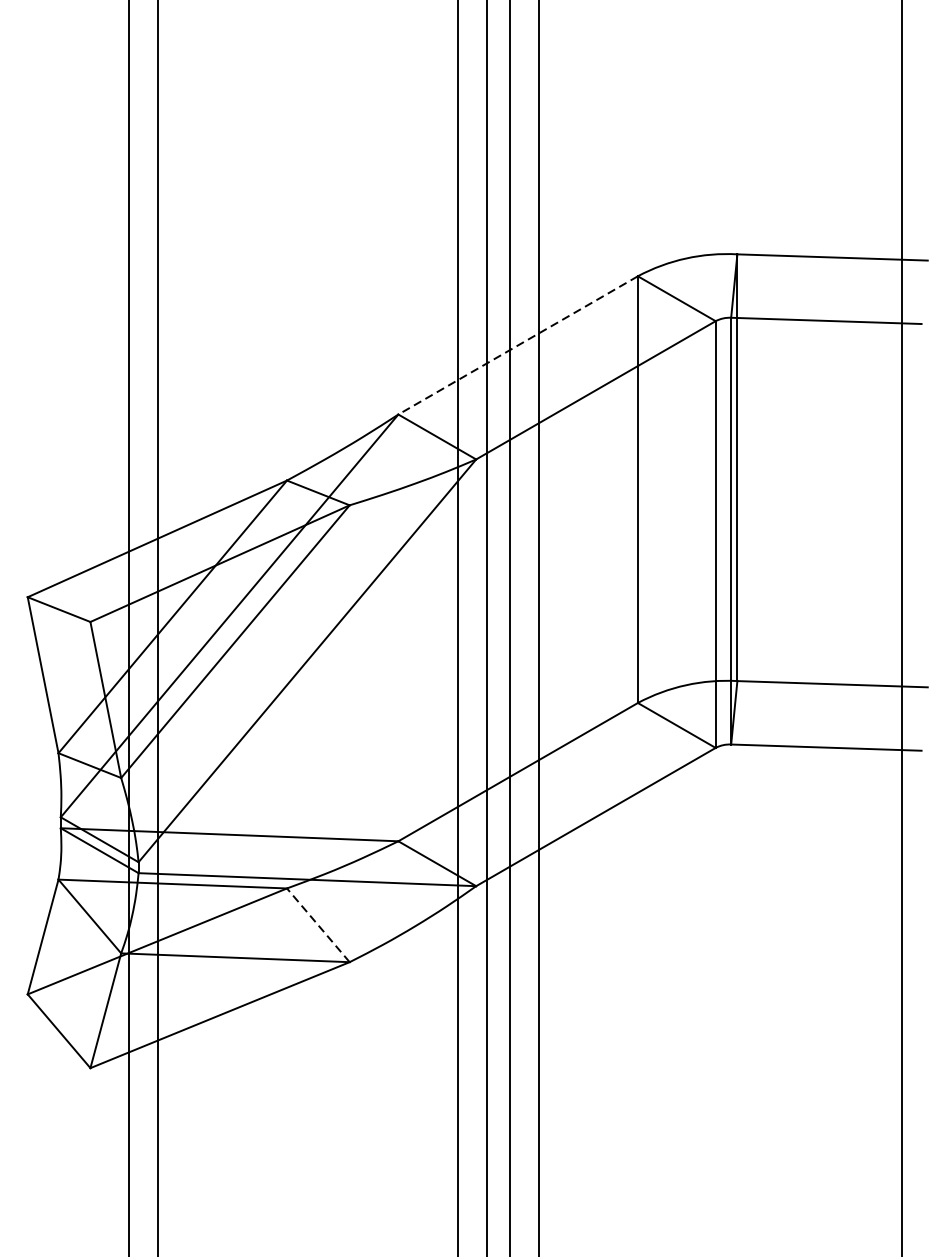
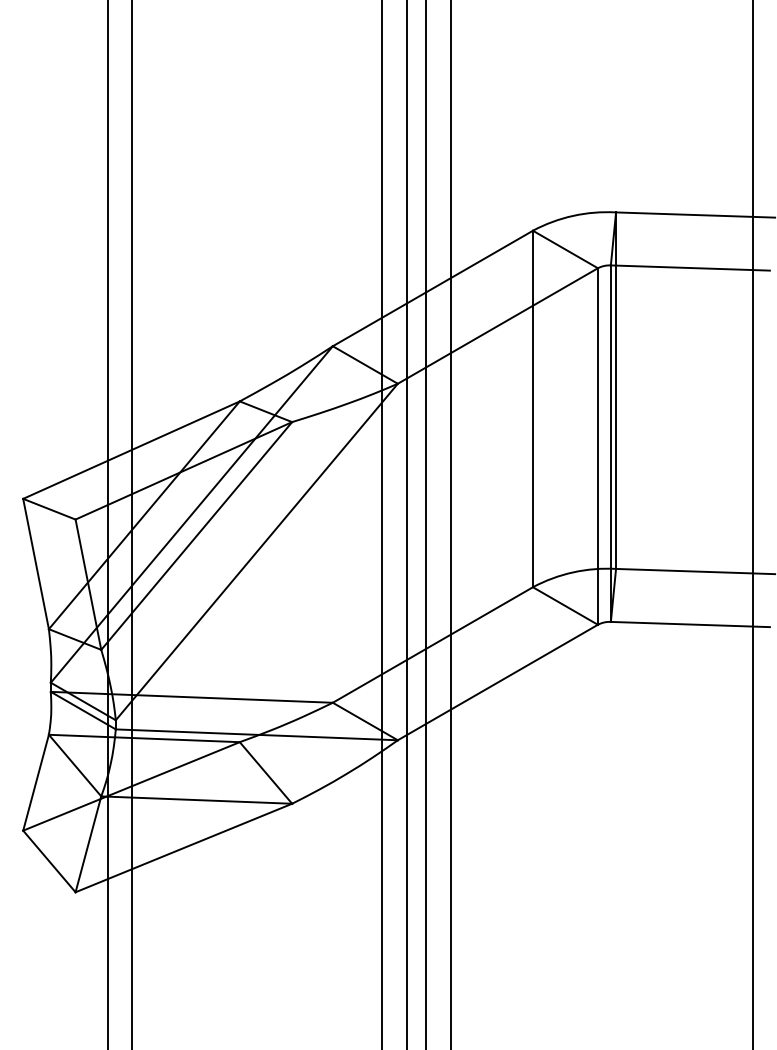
line: (517, 345) -> (432, 288), dashed -> solid
line: (317, 924) -> (265, 772), dashed -> solid

